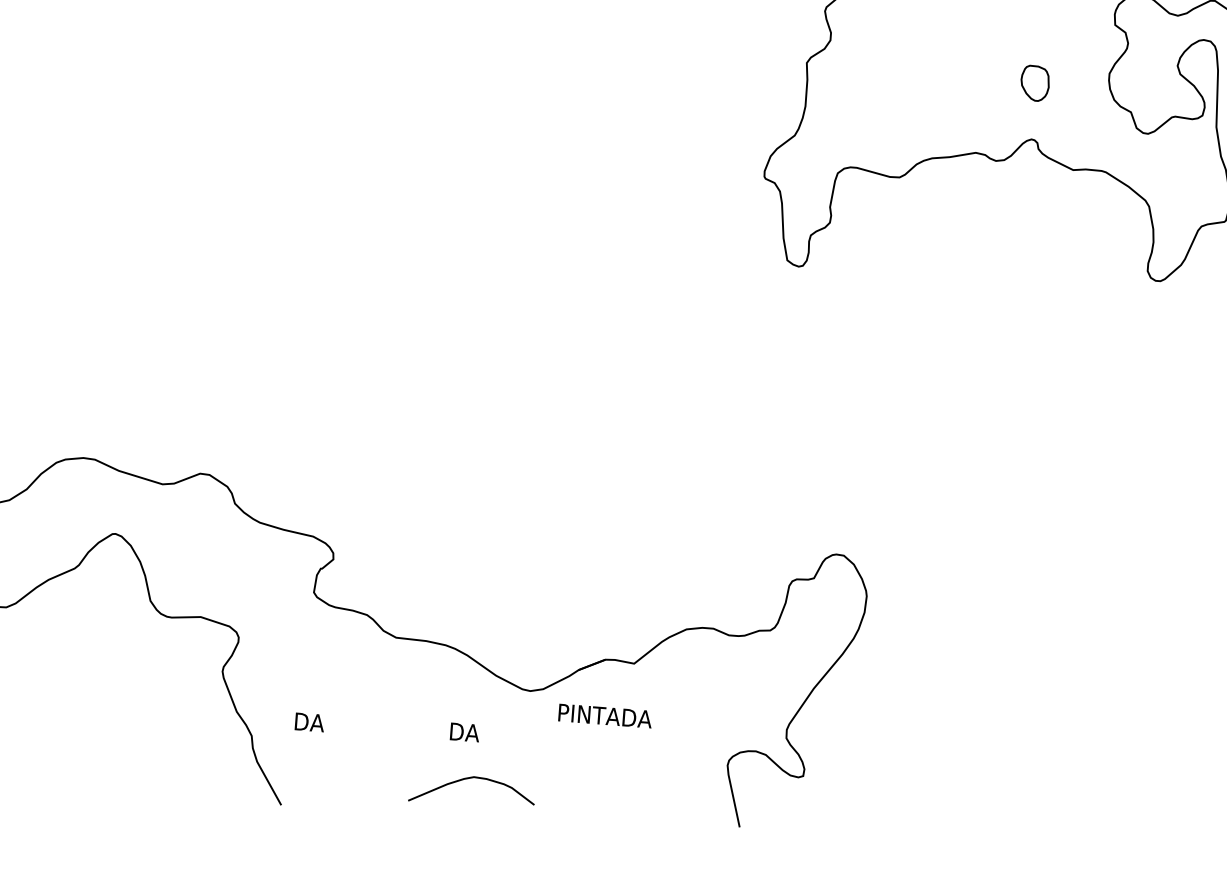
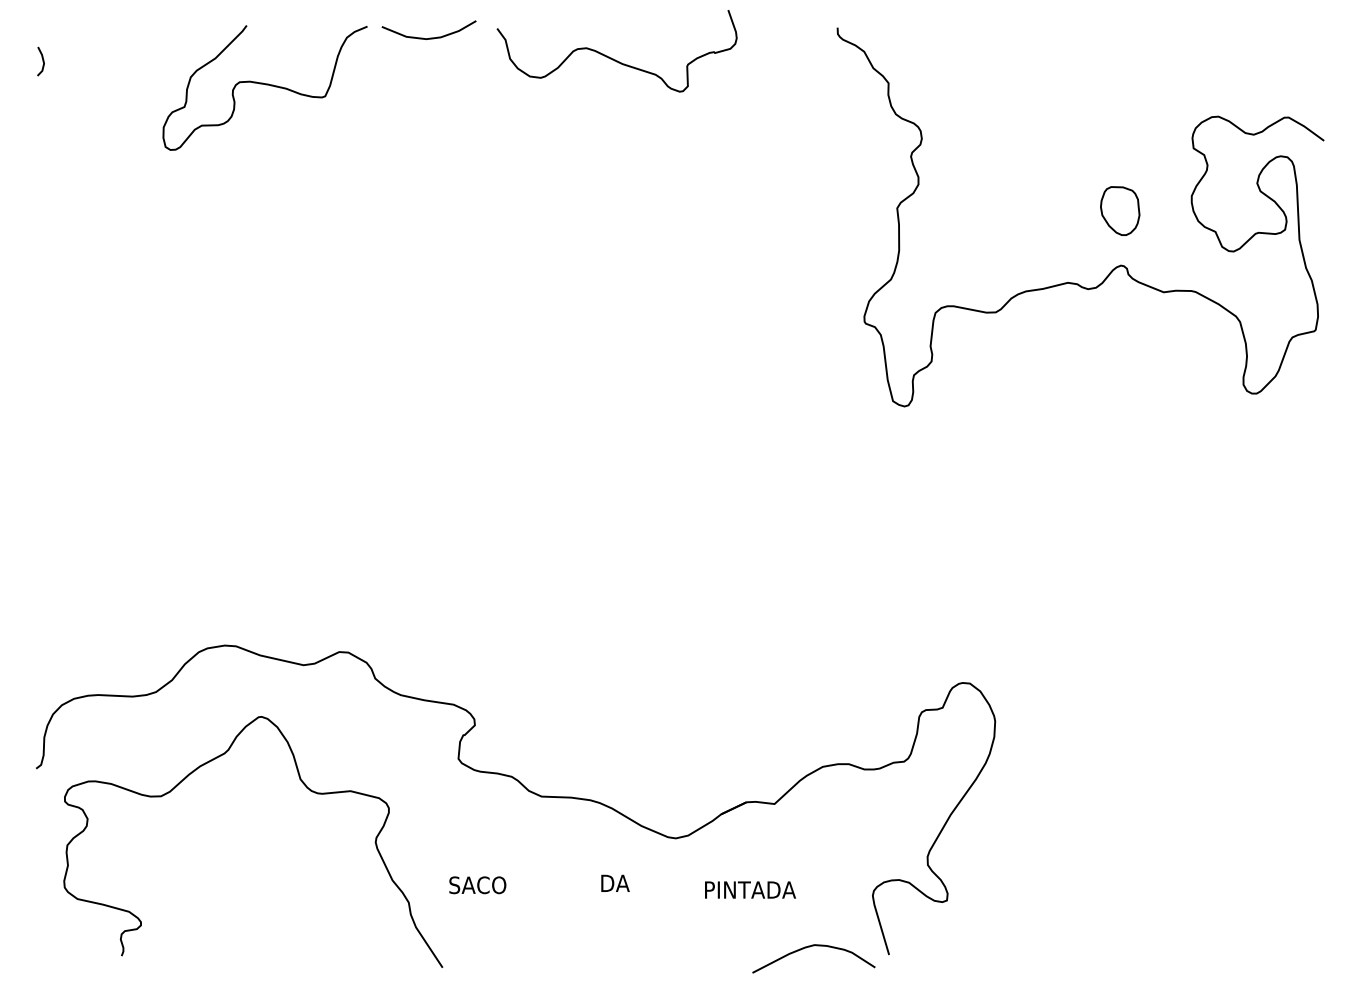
part: (1035, 82) -> (1120, 210), size x1.43
text: (605, 715) -> (750, 889), moved
text: (323, 723) -> (477, 885), DA -> SACO
curve: (469, 779) -> (810, 947), moved

